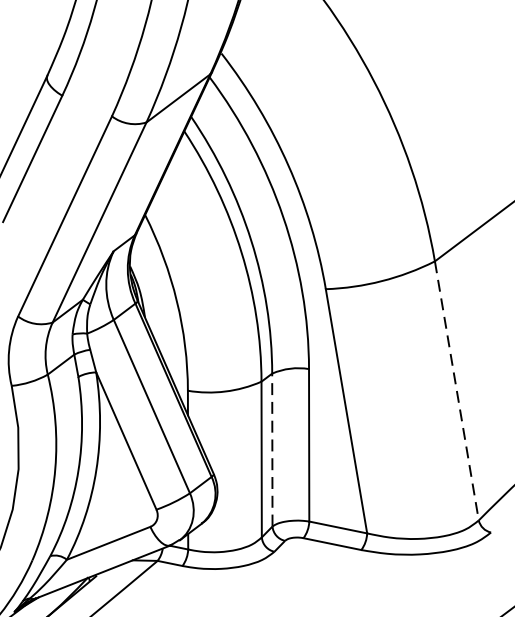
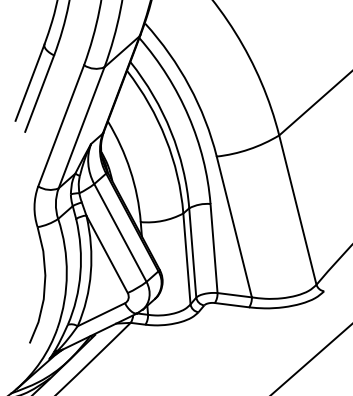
line: (456, 391) -> (297, 210), dashed -> solid
line: (271, 449) -> (192, 252), dashed -> solid

